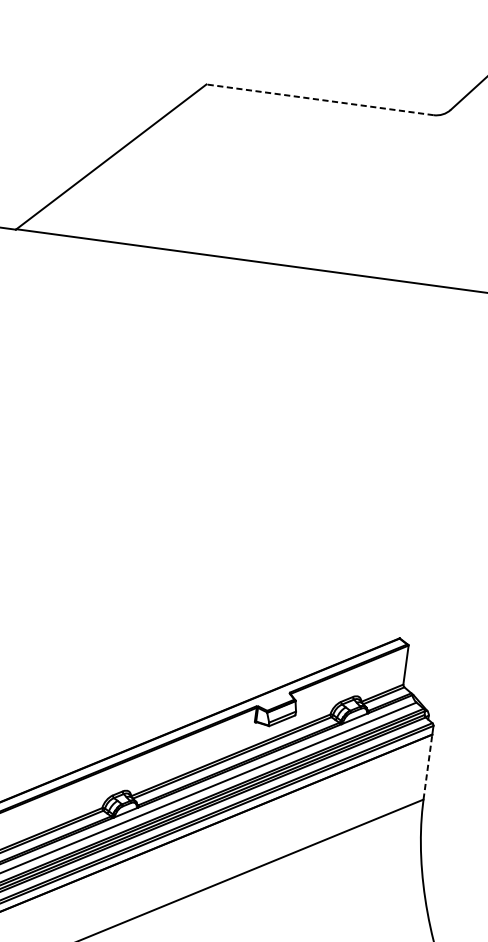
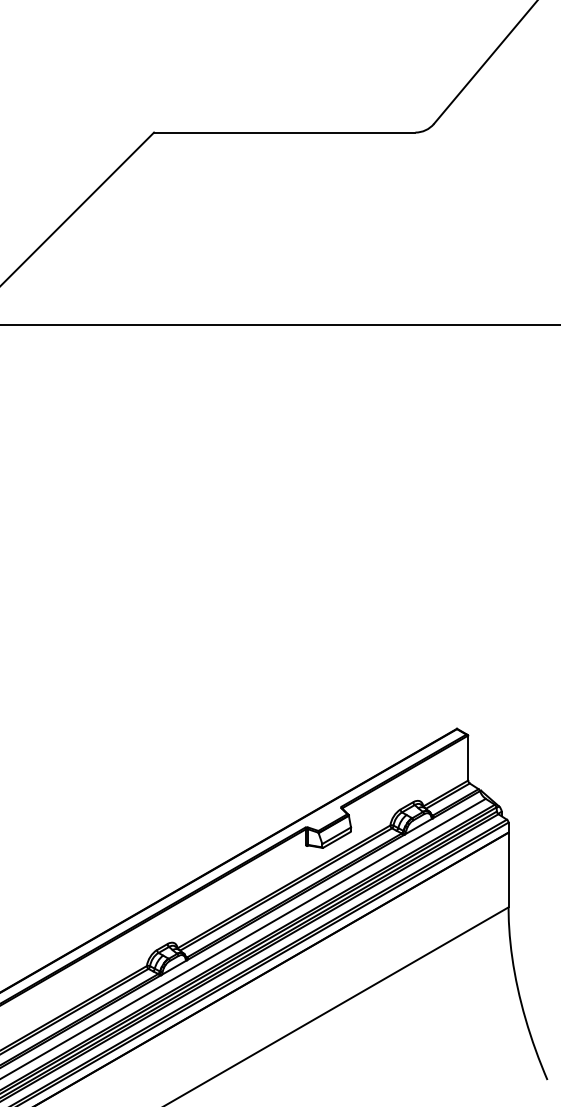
line: (319, 99) -> (284, 132), dashed -> solid
line: (427, 766) -> (508, 869), dashed -> solid

